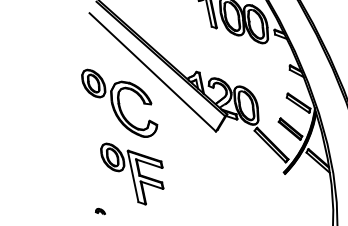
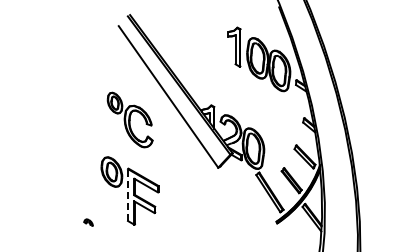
part: (120, 102) -> (130, 119), size x0.7
line: (133, 177) -> (128, 195), solid -> dashed

